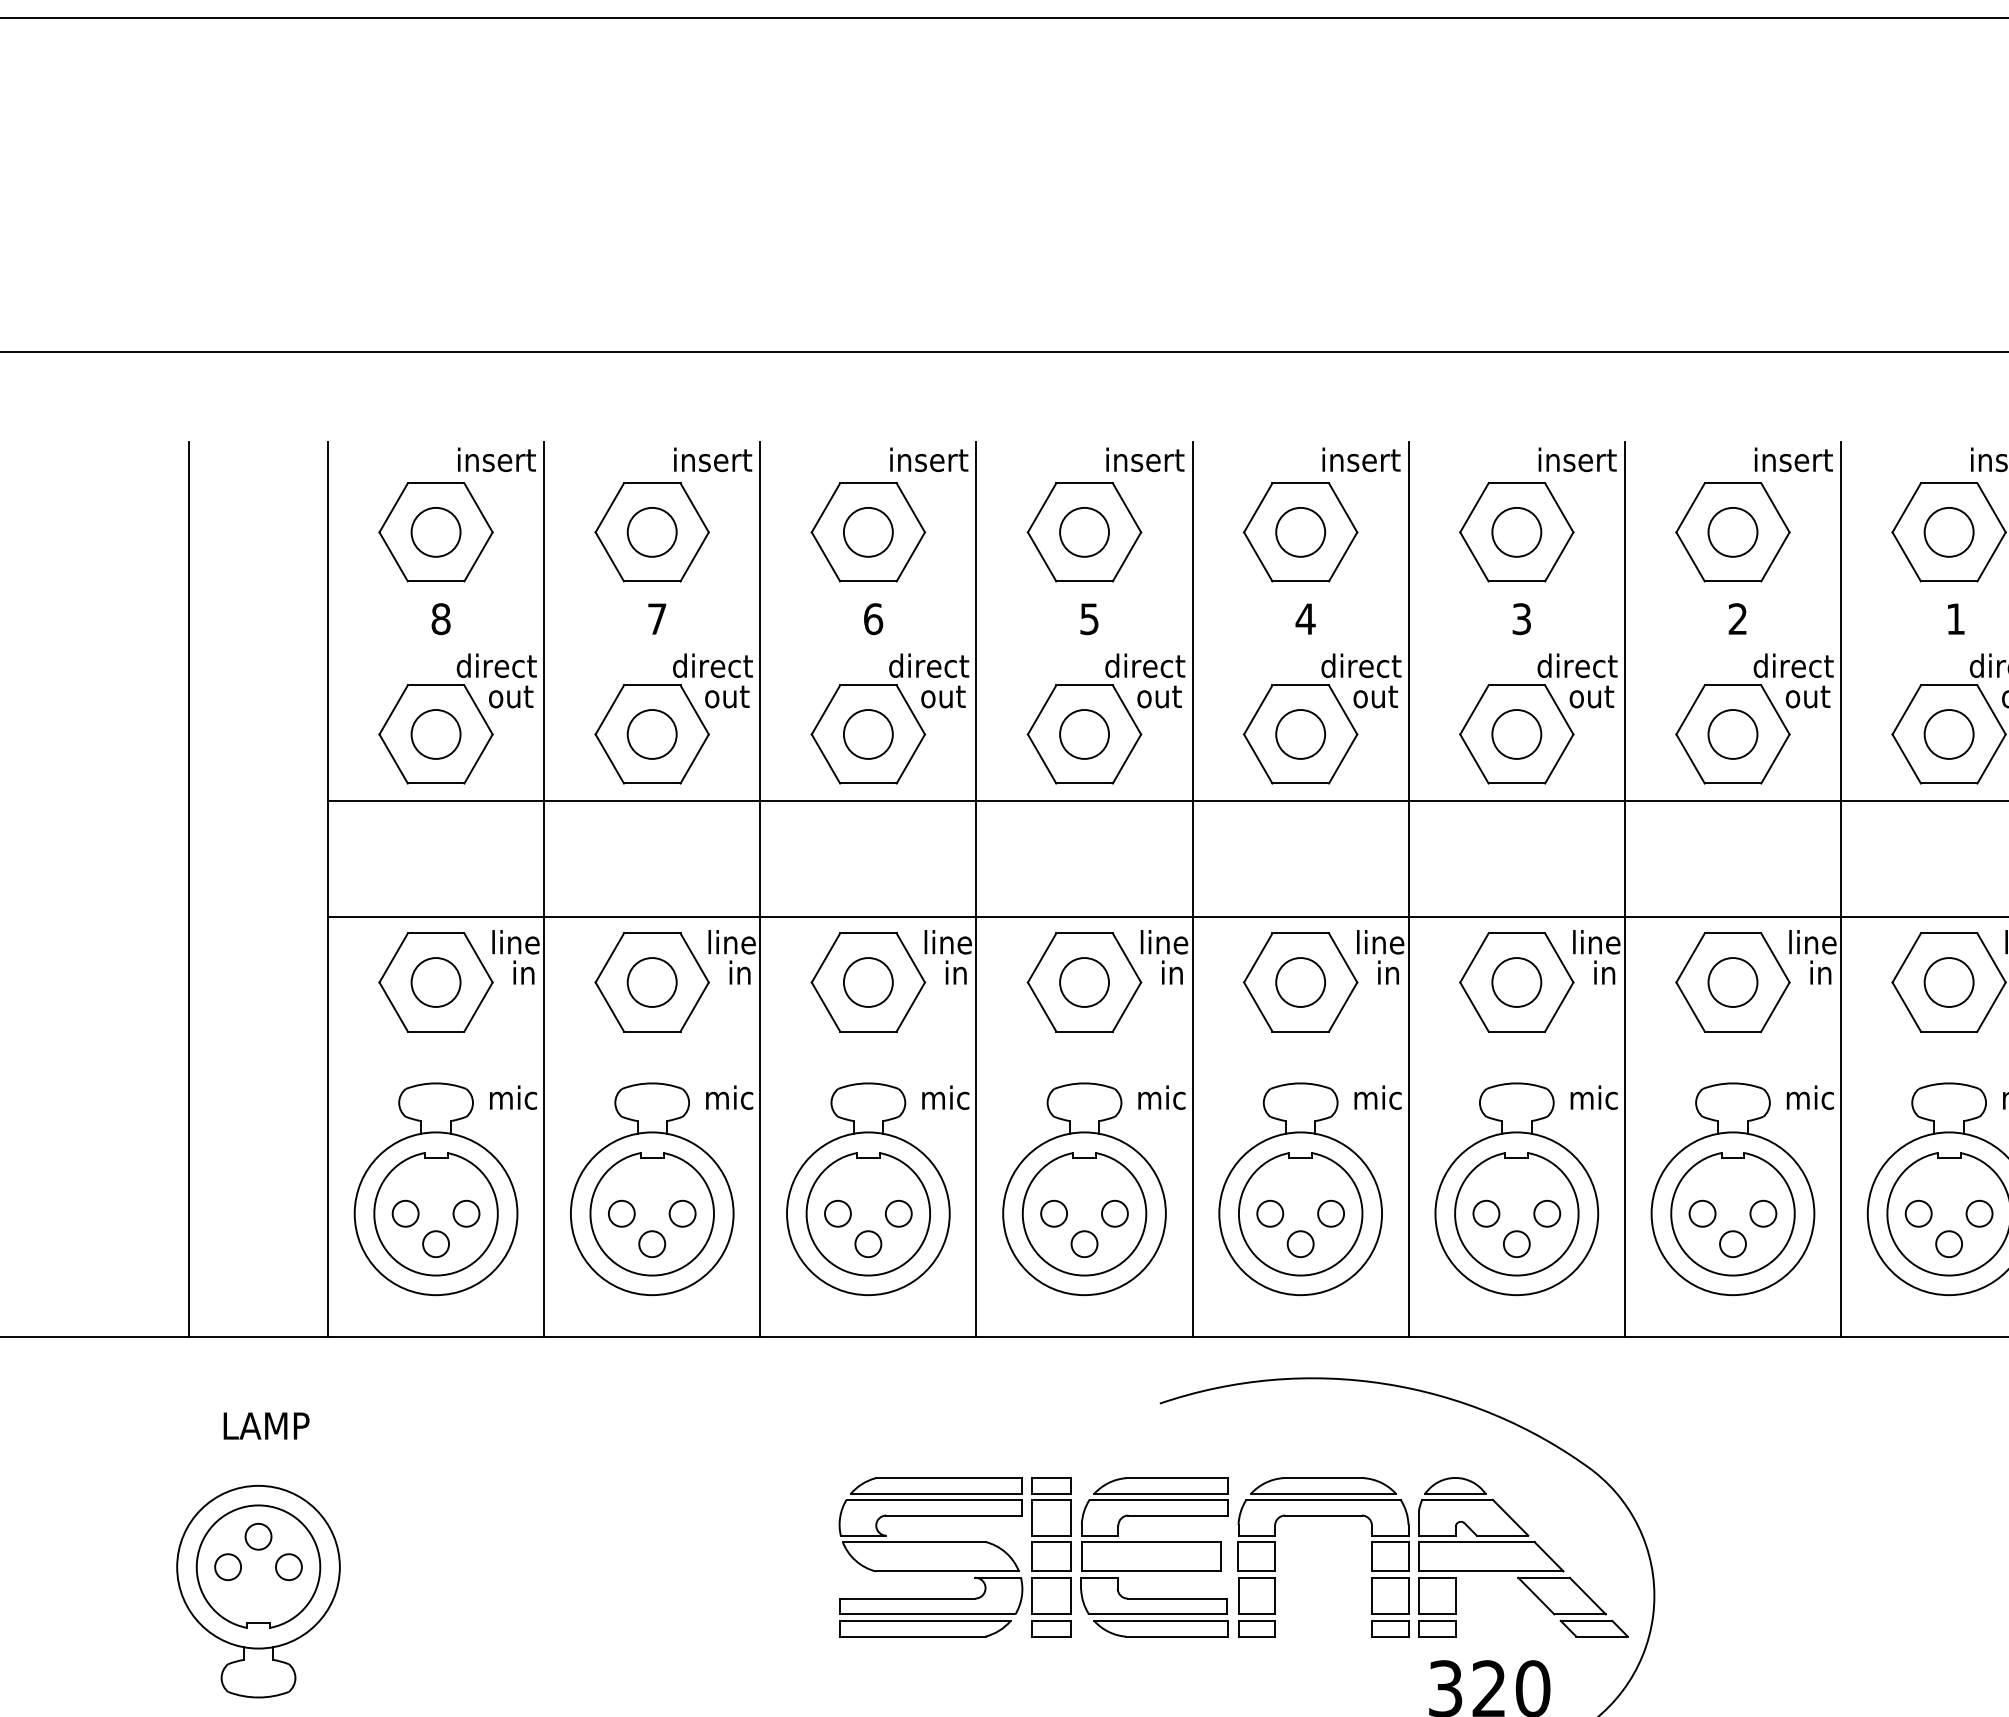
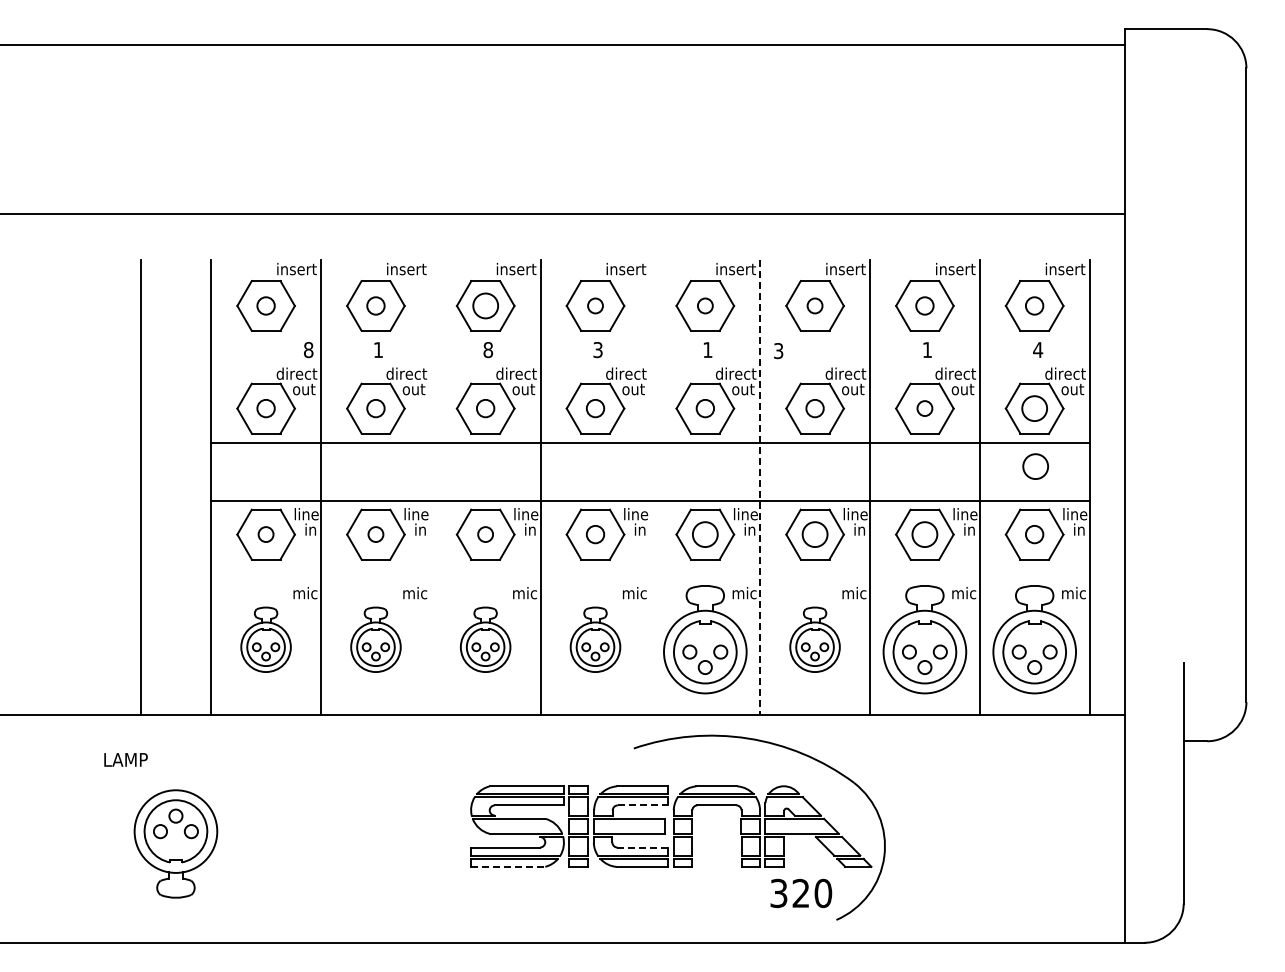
circle: (434, 531) -> (265, 305), size x0.7
circle: (651, 531) -> (375, 305), size x0.7
circle: (1084, 531) -> (595, 305), size x0.6
circle: (1301, 531) -> (705, 305), size x0.6
circle: (1515, 531) -> (814, 305), size x0.6
circle: (1732, 531) -> (924, 305), size x0.7
circle: (1948, 531) -> (1034, 305), size x0.7
text: (657, 618) -> (378, 349), 7 -> 1
text: (873, 618) -> (488, 349), 6 -> 8
text: (1088, 618) -> (597, 349), 5 -> 3
text: (1304, 618) -> (707, 349), 4 -> 1
text: (1736, 618) -> (926, 349), 2 -> 1
text: (1956, 618) -> (1038, 349), 1 -> 4
text: (440, 620) -> (308, 350), moved
text: (1521, 620) -> (778, 351), moved
circle: (434, 734) -> (265, 408), size x0.7
circle: (651, 734) -> (375, 408), size x0.7
circle: (867, 734) -> (485, 408), size x0.7
circle: (1084, 734) -> (595, 408), size x0.7
circle: (1301, 734) -> (705, 408), size x0.7
circle: (1515, 734) -> (814, 408), size x0.7
circle: (1732, 734) -> (924, 408), size x0.6
circle: (1950, 848) -> (1035, 466), added
line: (759, 889) -> (430, 487), removed
line: (1192, 889) -> (650, 487), removed
line: (1409, 889) -> (760, 487), solid -> dashed
circle: (434, 982) -> (265, 534), size x0.6
circle: (651, 982) -> (375, 534), size x0.6
circle: (867, 982) -> (485, 534), size x0.6
circle: (1084, 982) -> (595, 534), size x0.7
circle: (1948, 982) -> (1034, 534), size x0.7
part: (434, 1188) -> (265, 639), size x0.6
part: (651, 1188) -> (375, 639), size x0.6
part: (867, 1188) -> (485, 639), size x0.6
part: (1084, 1188) -> (595, 639), size x0.6
part: (1515, 1188) -> (814, 639), size x0.6
text: (265, 1425) -> (125, 759), moved
line: (1178, 1515) -> (643, 805), solid -> dashed
line: (1178, 1598) -> (643, 847), solid -> dashed
line: (913, 1635) -> (508, 866), solid -> dashed

